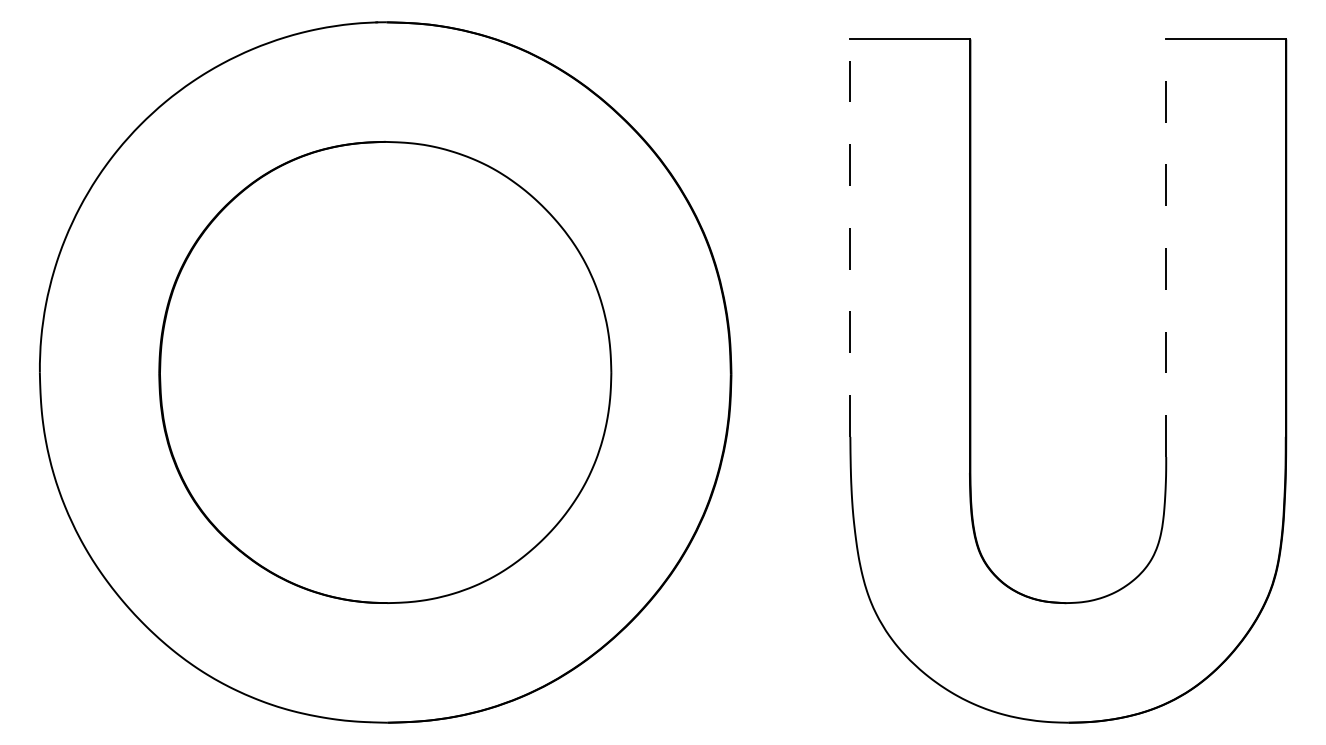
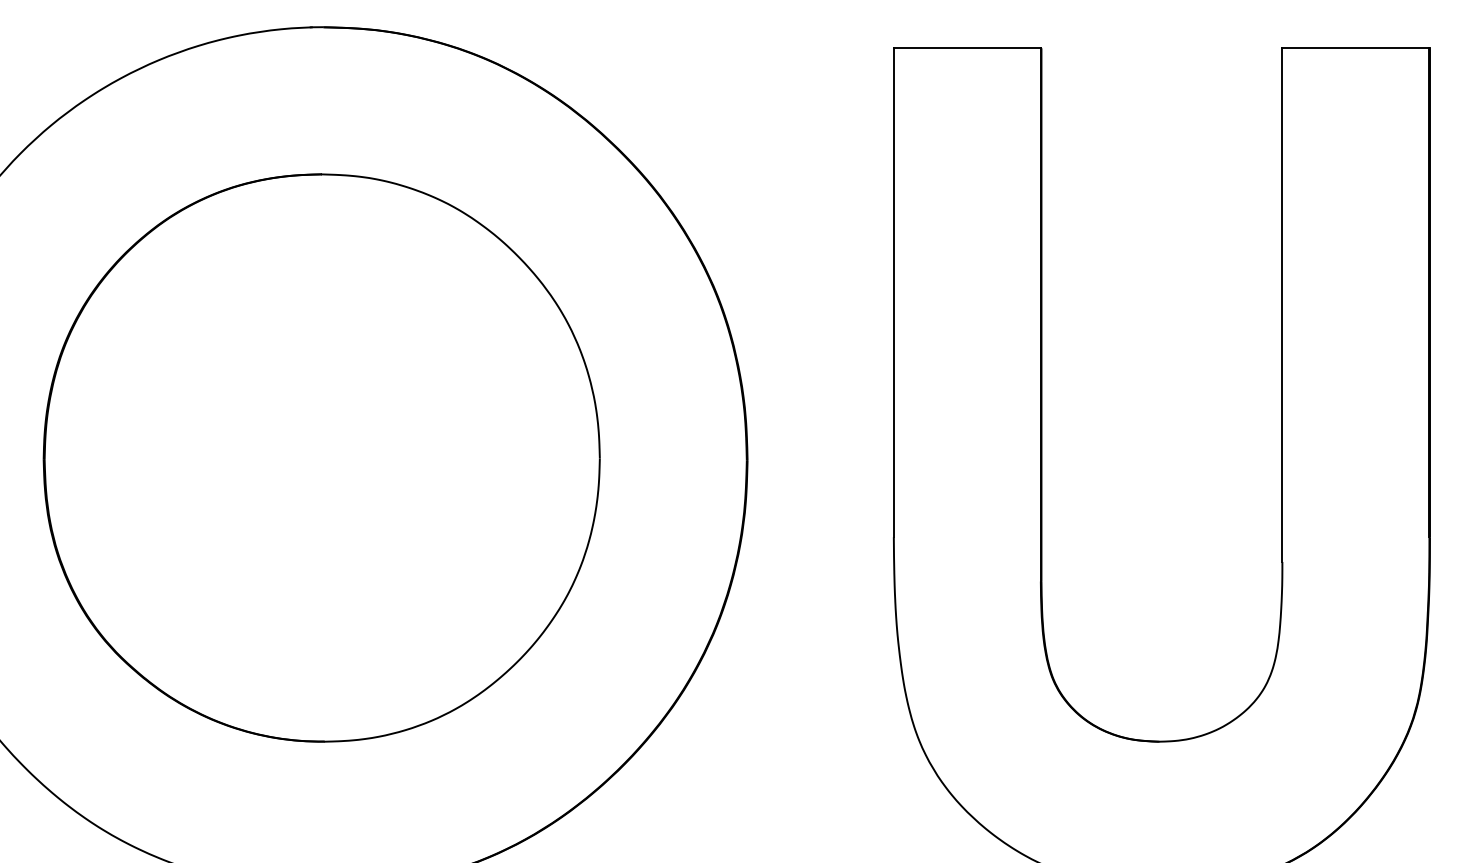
line: (850, 238) -> (894, 293), dashed -> solid
line: (1166, 248) -> (1282, 305), dashed -> solid

